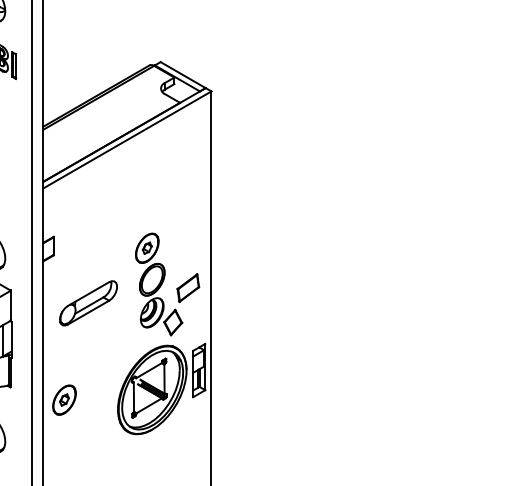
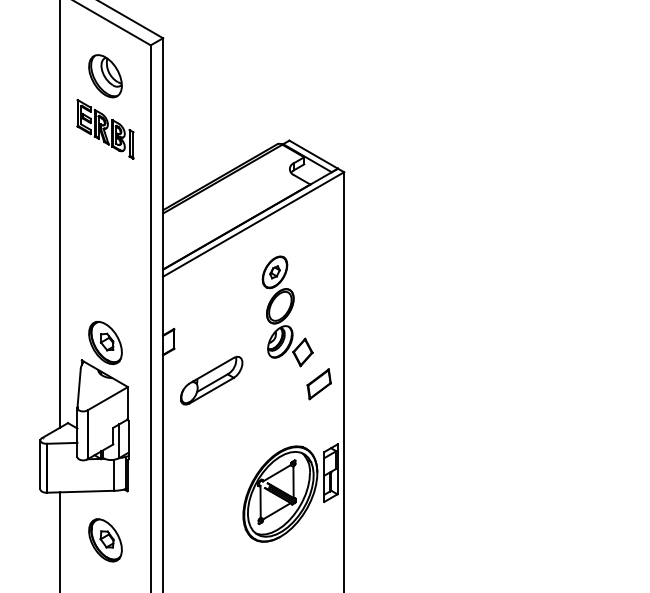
part: (158, 284) -> (287, 311), moved
part: (88, 303) -> (211, 380), moved
part: (64, 399) -> (185, 504), removed

